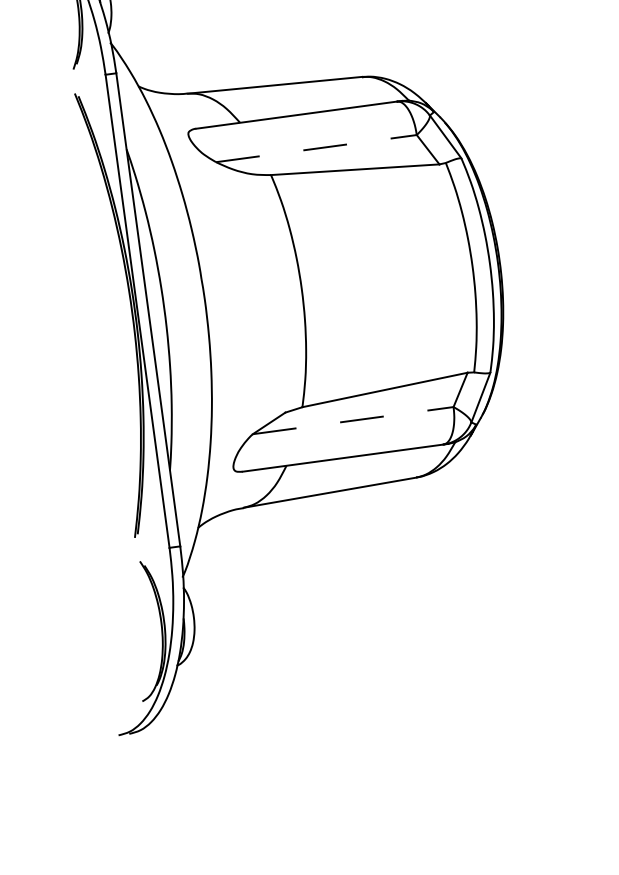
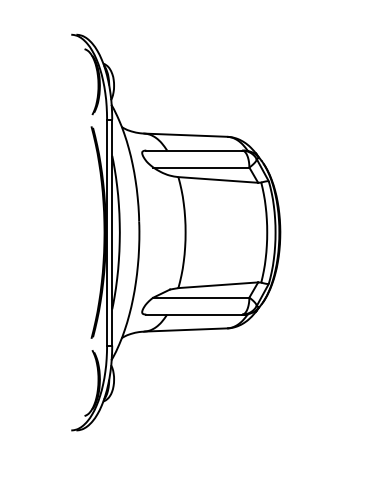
line: (316, 148) -> (201, 167), dashed -> solid
line: (353, 420) -> (201, 297), dashed -> solid

